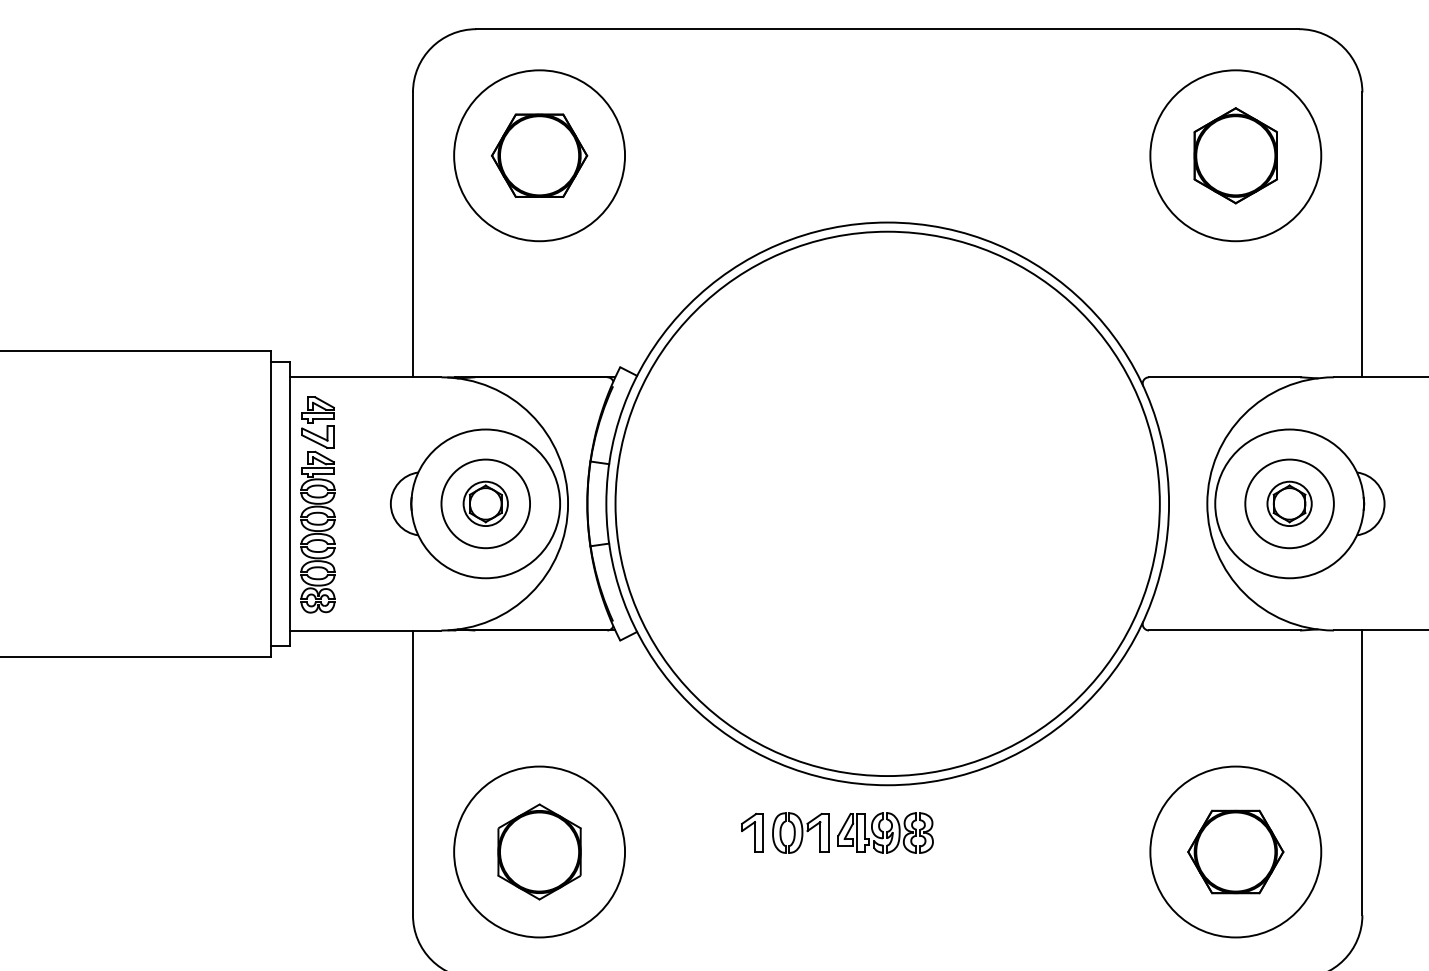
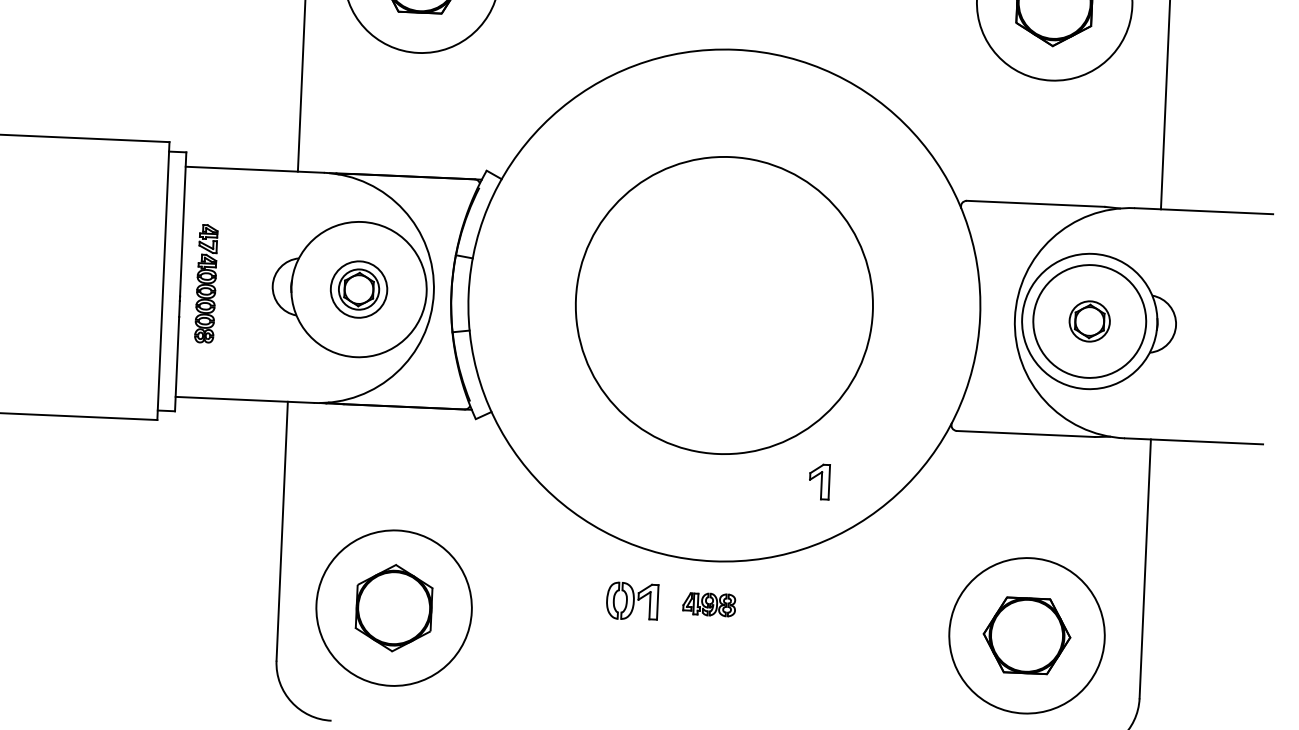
circle: (485, 503) -> (358, 289), size x0.7
circle: (887, 503) -> (724, 305), size x0.6
circle: (1289, 503) -> (1089, 321), size x1.4
part: (317, 504) -> (206, 283), size x0.6
part: (752, 832) -> (819, 481), moved
part: (885, 832) -> (709, 604), size x0.6

